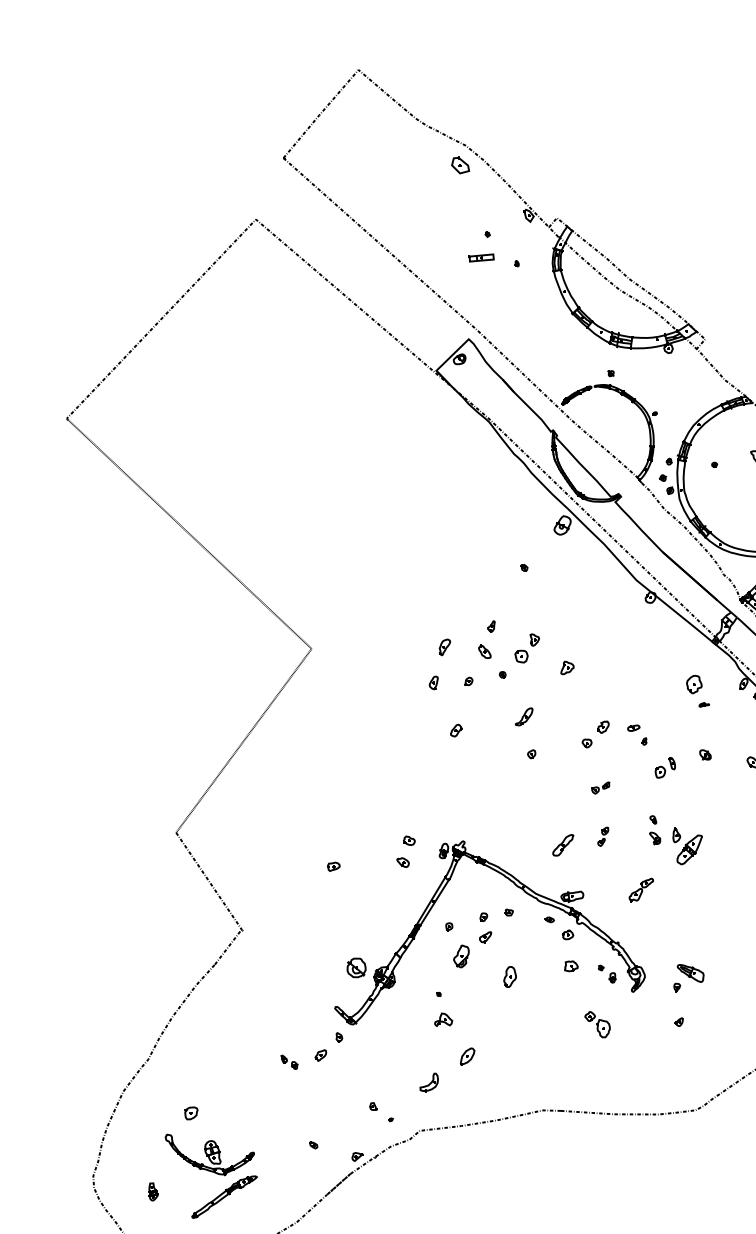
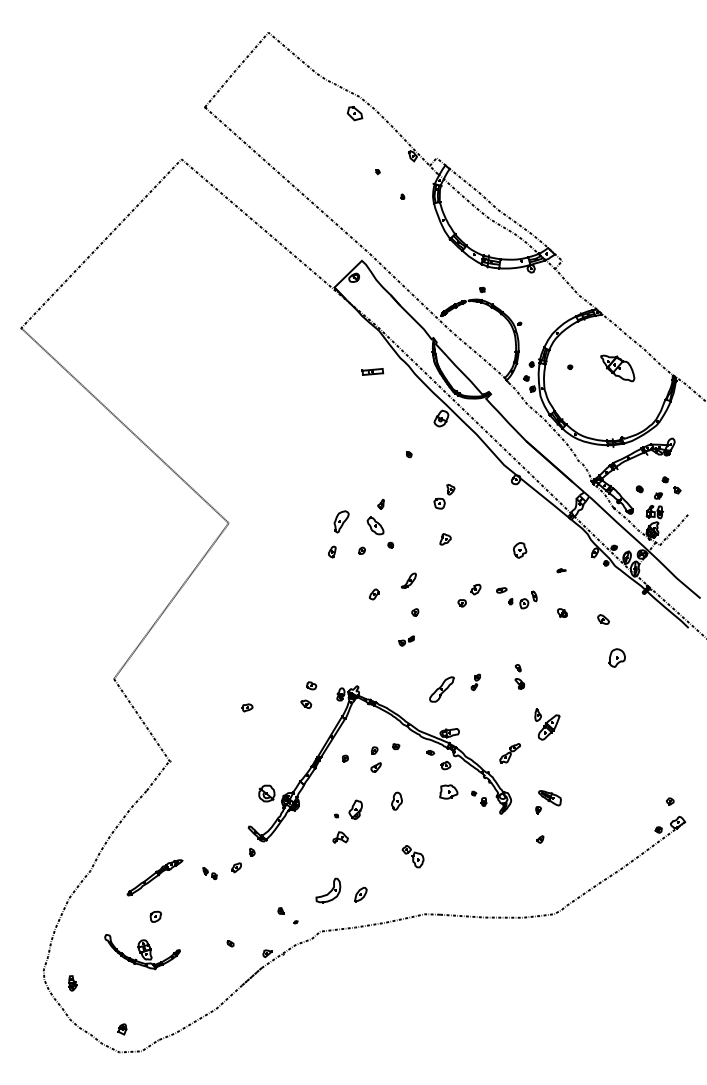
part: (481, 257) -> (372, 371), moved
part: (444, 646) -> (341, 521), size x1.6
part: (527, 648) -> (444, 496), moved
part: (484, 651) -> (375, 525), size x1.6
part: (694, 684) -> (520, 550), moved
part: (455, 730) -> (373, 594), moved
part: (665, 767) -> (528, 599), moved
part: (600, 787) -> (406, 640), moved
part: (562, 845) -> (441, 689), size x1.4
part: (687, 846) -> (547, 724), moved
part: (640, 889) -> (509, 753), moved
part: (461, 956) -> (355, 809), moved
part: (570, 966) -> (448, 792), size x1.6
part: (596, 1024) -> (412, 856), moved
part: (467, 1056) -> (360, 894), moved
part: (429, 1082) -> (328, 890), size x1.6
part: (190, 1113) -> (155, 916), moved
part: (153, 1192) -> (72, 983), moved
part: (223, 1196) -> (154, 877), moved

